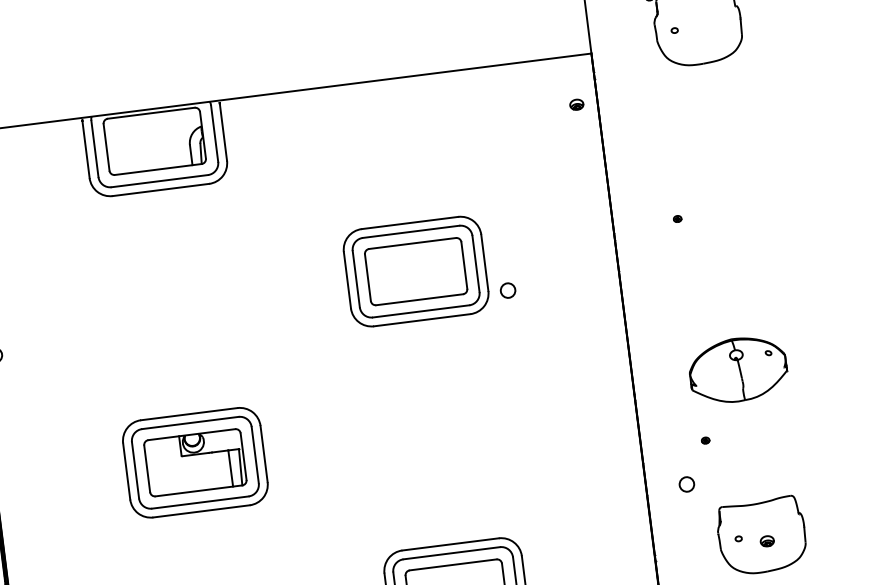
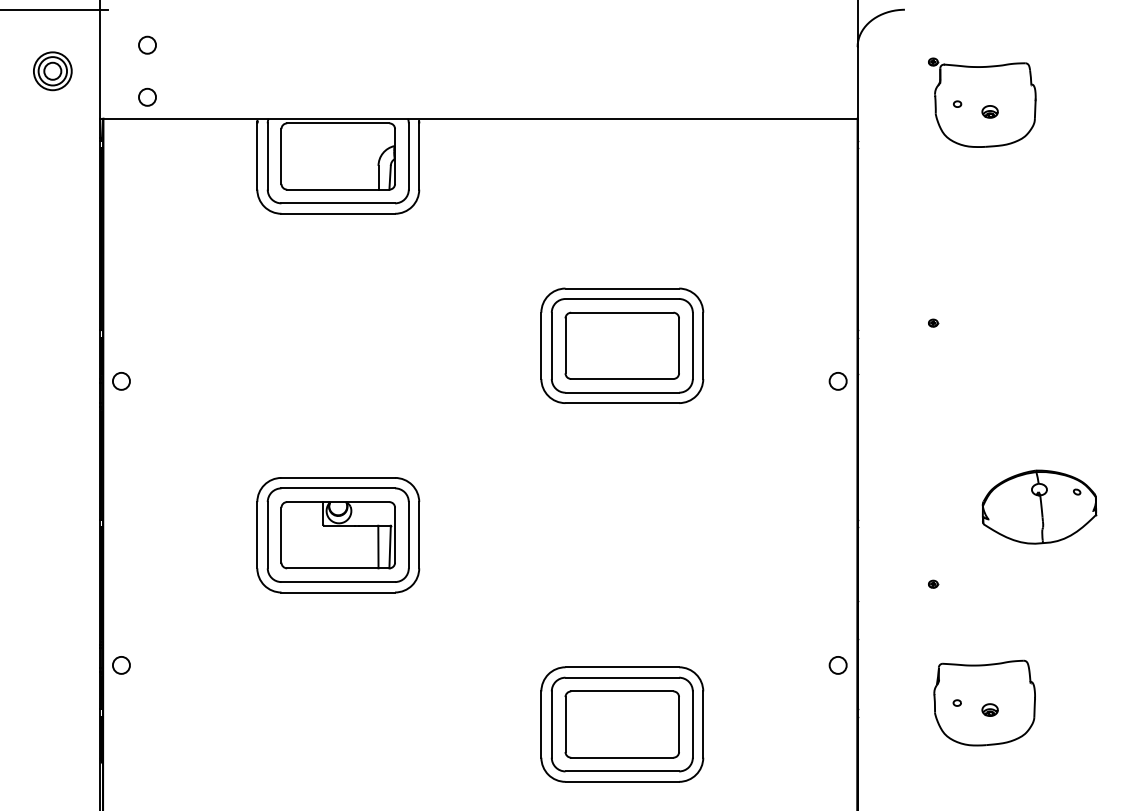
part: (576, 104) -> (989, 111), moved
circle: (507, 290) -> (837, 381), moved
part: (738, 369) -> (1039, 506), moved
circle: (686, 484) -> (837, 665), moved

